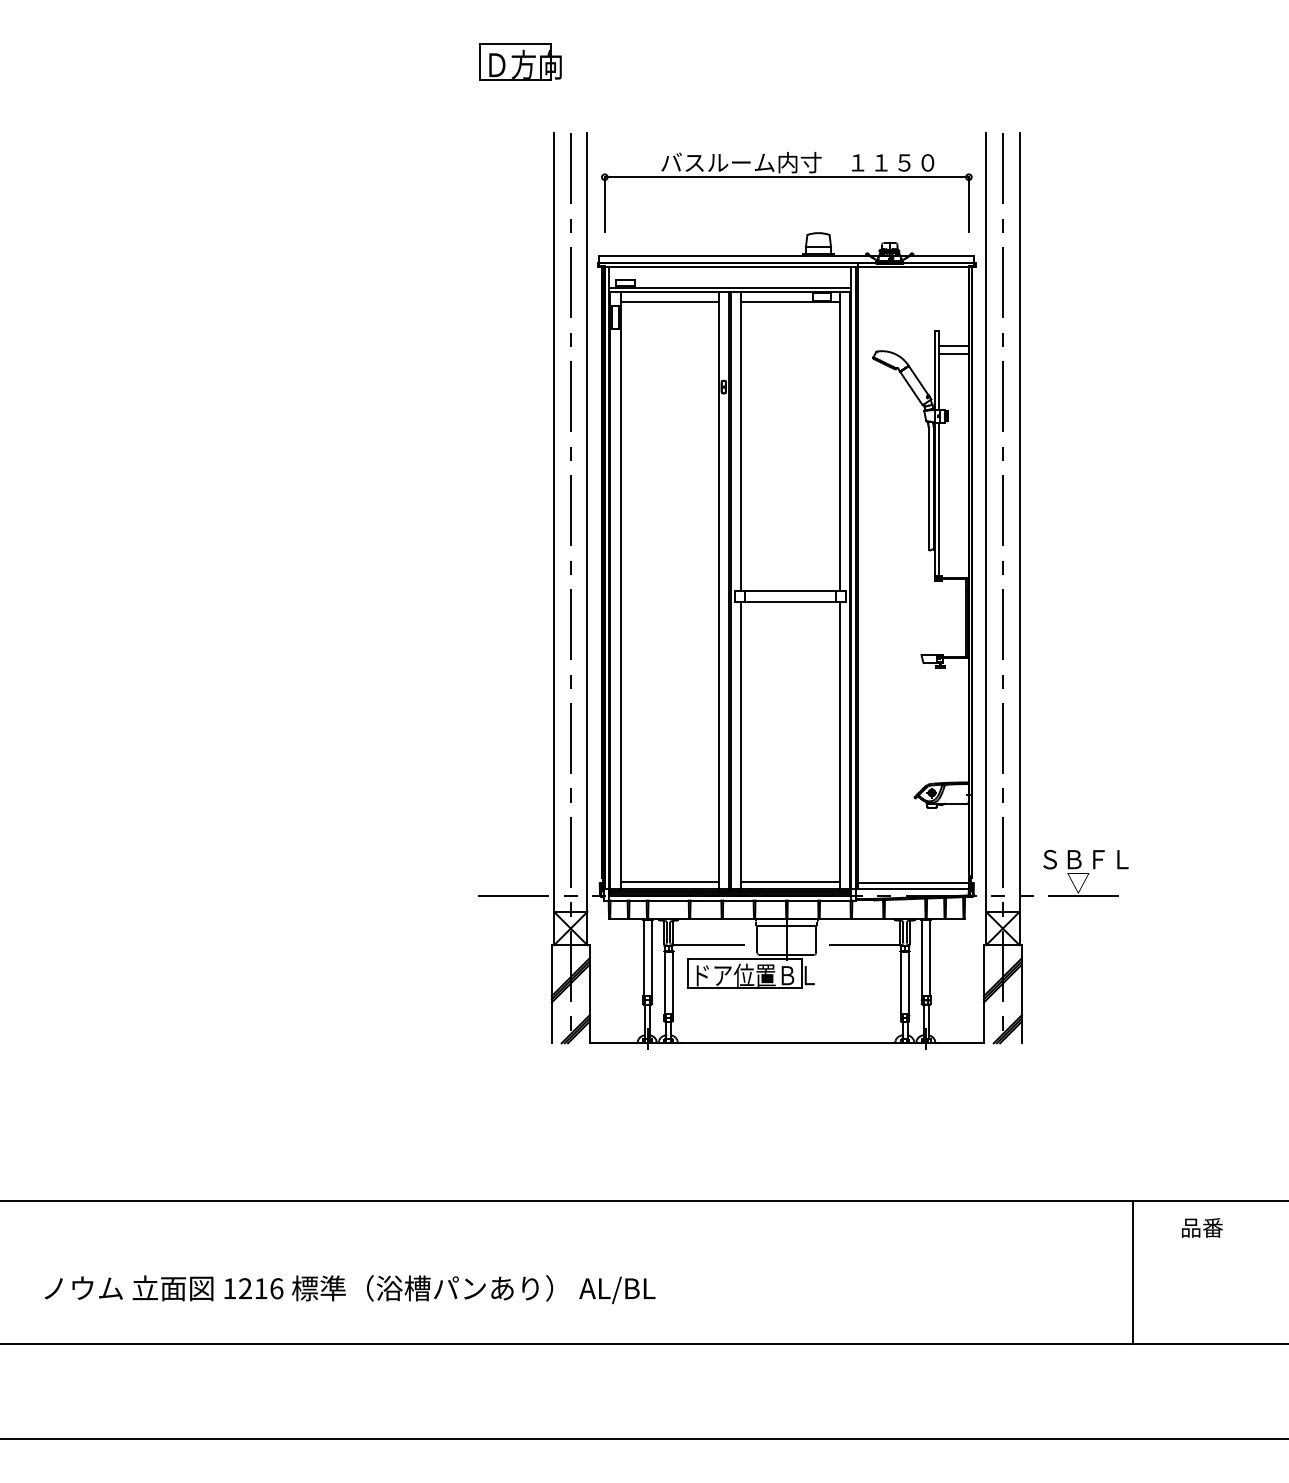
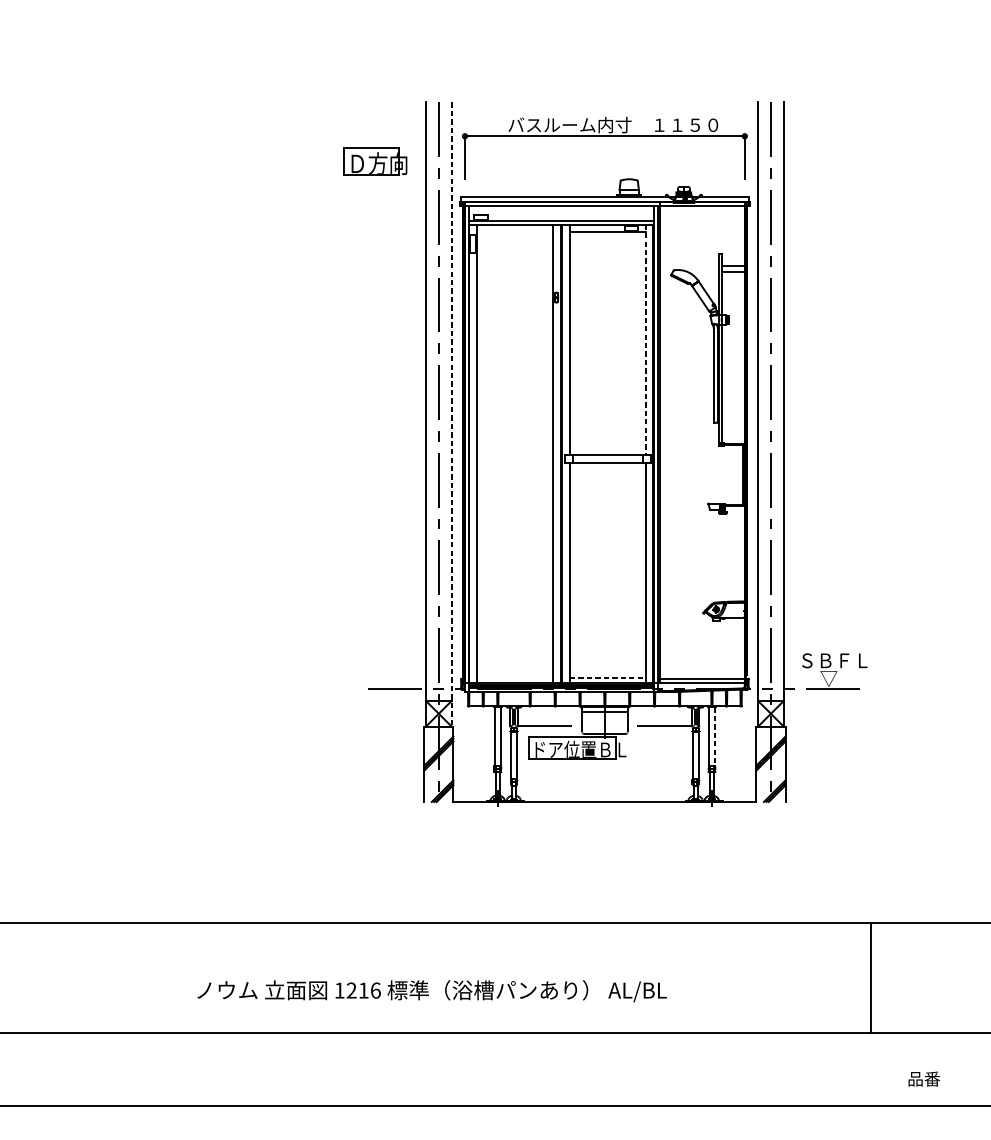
part: (520, 61) -> (375, 161), moved
line: (669, 301) -> (514, 231), removed
line: (839, 441) -> (645, 339), solid -> dashed
line: (587, 539) -> (451, 414), solid -> dashed
line: (669, 881) -> (514, 677), removed
line: (791, 881) -> (608, 677), solid -> dashed
line: (930, 958) -> (715, 736), solid -> dashed
text: (1202, 1227) -> (924, 1078), moved
text: (349, 1289) -> (431, 991), moved

